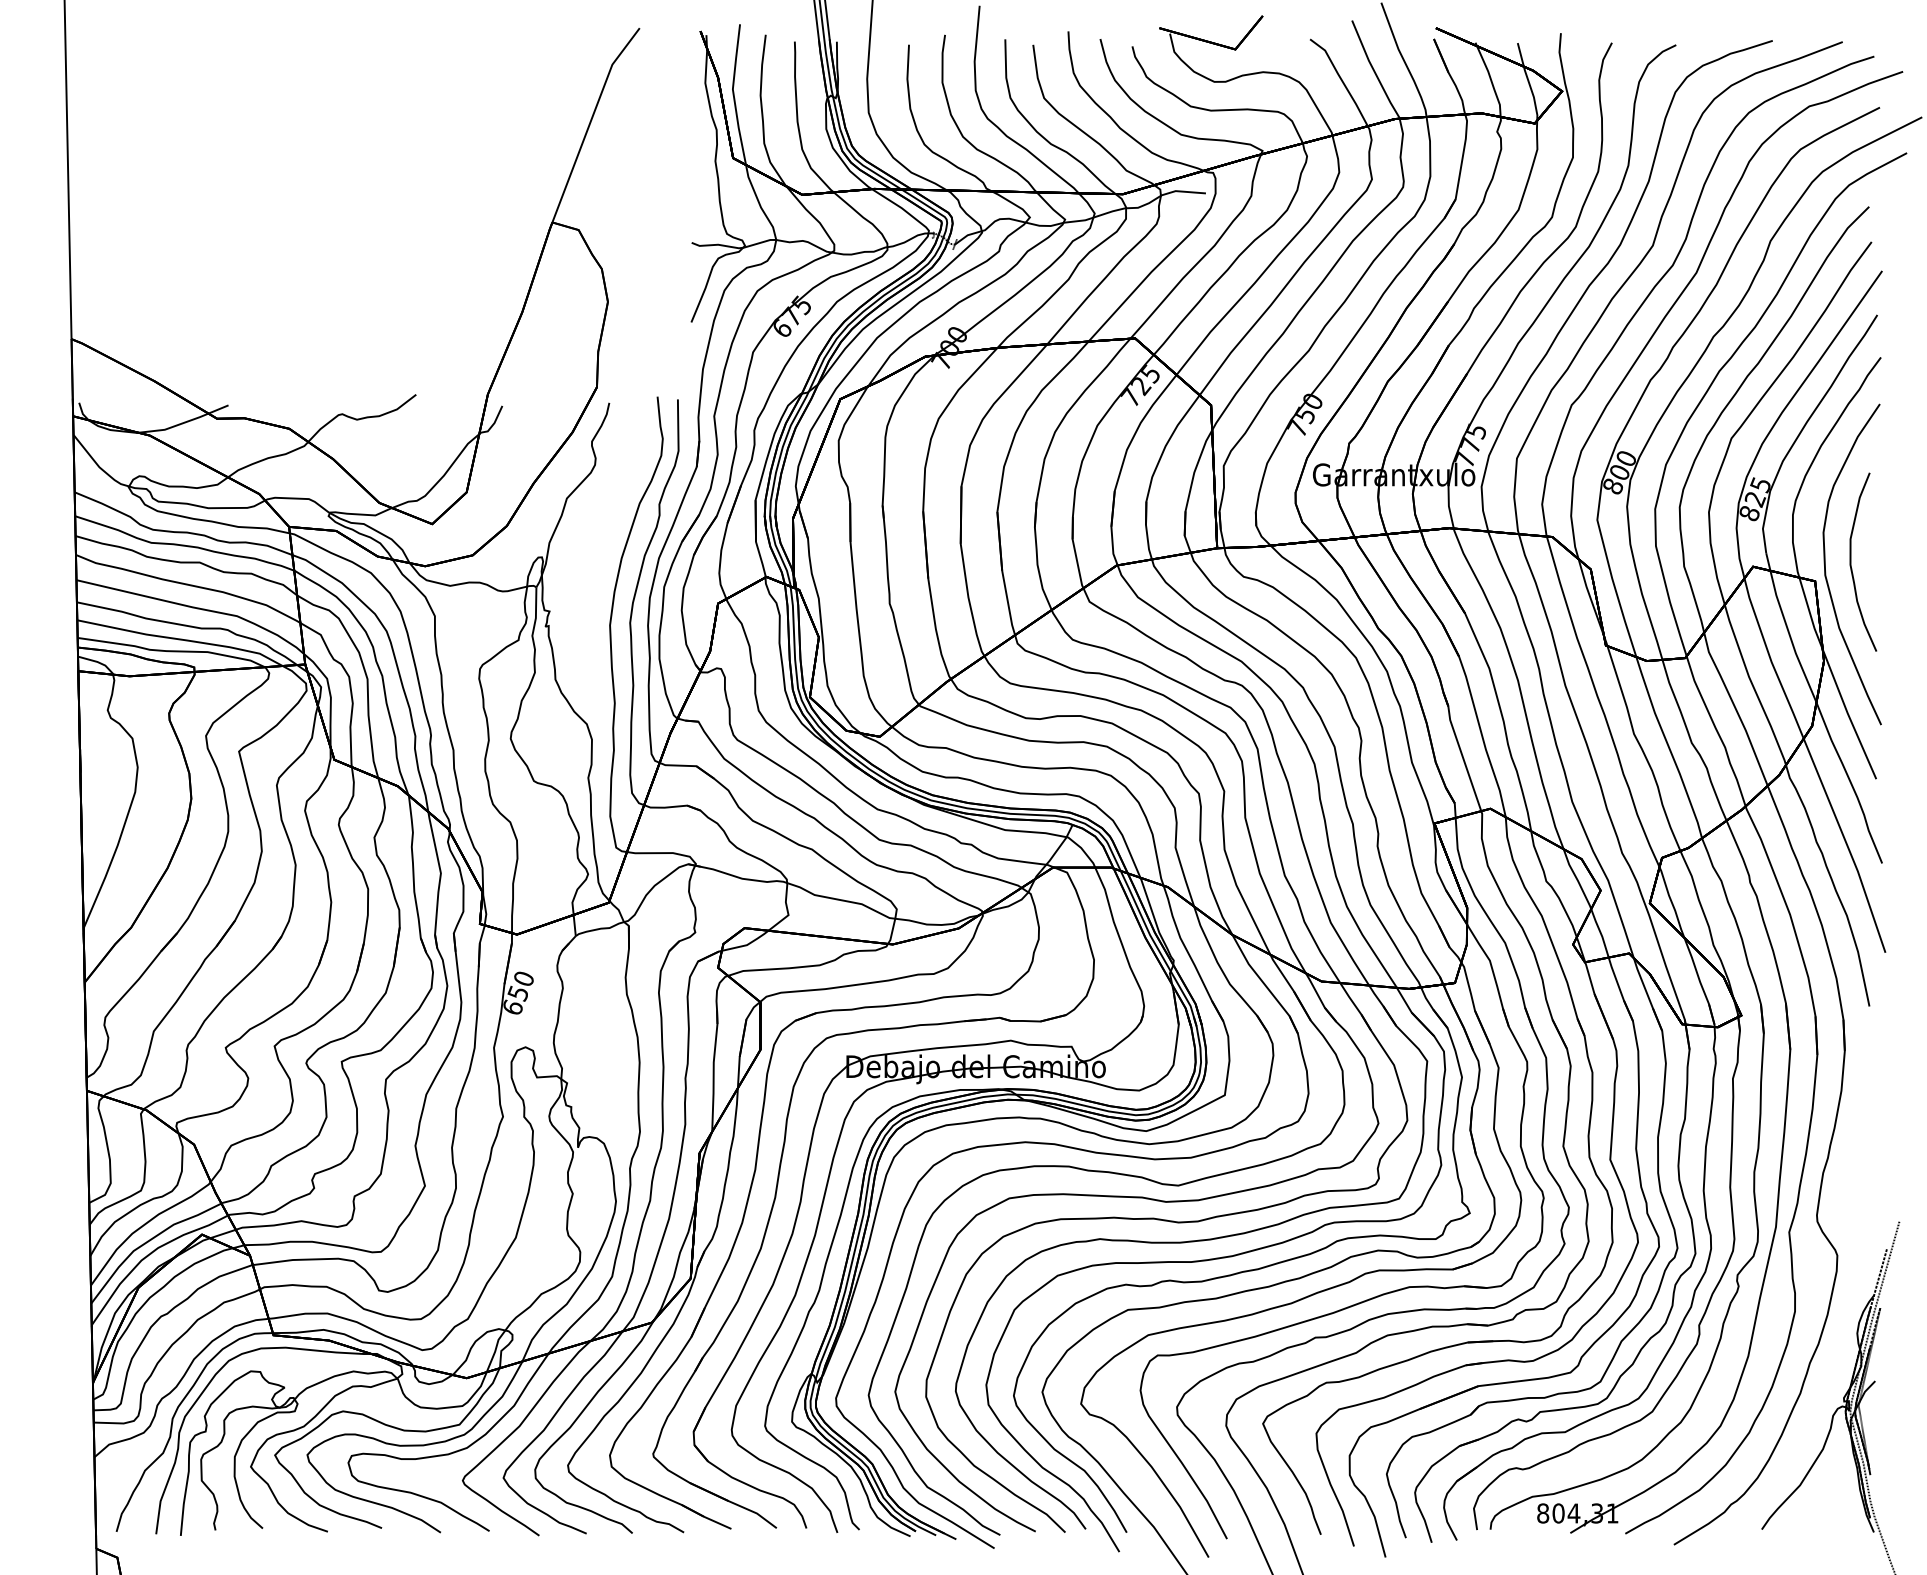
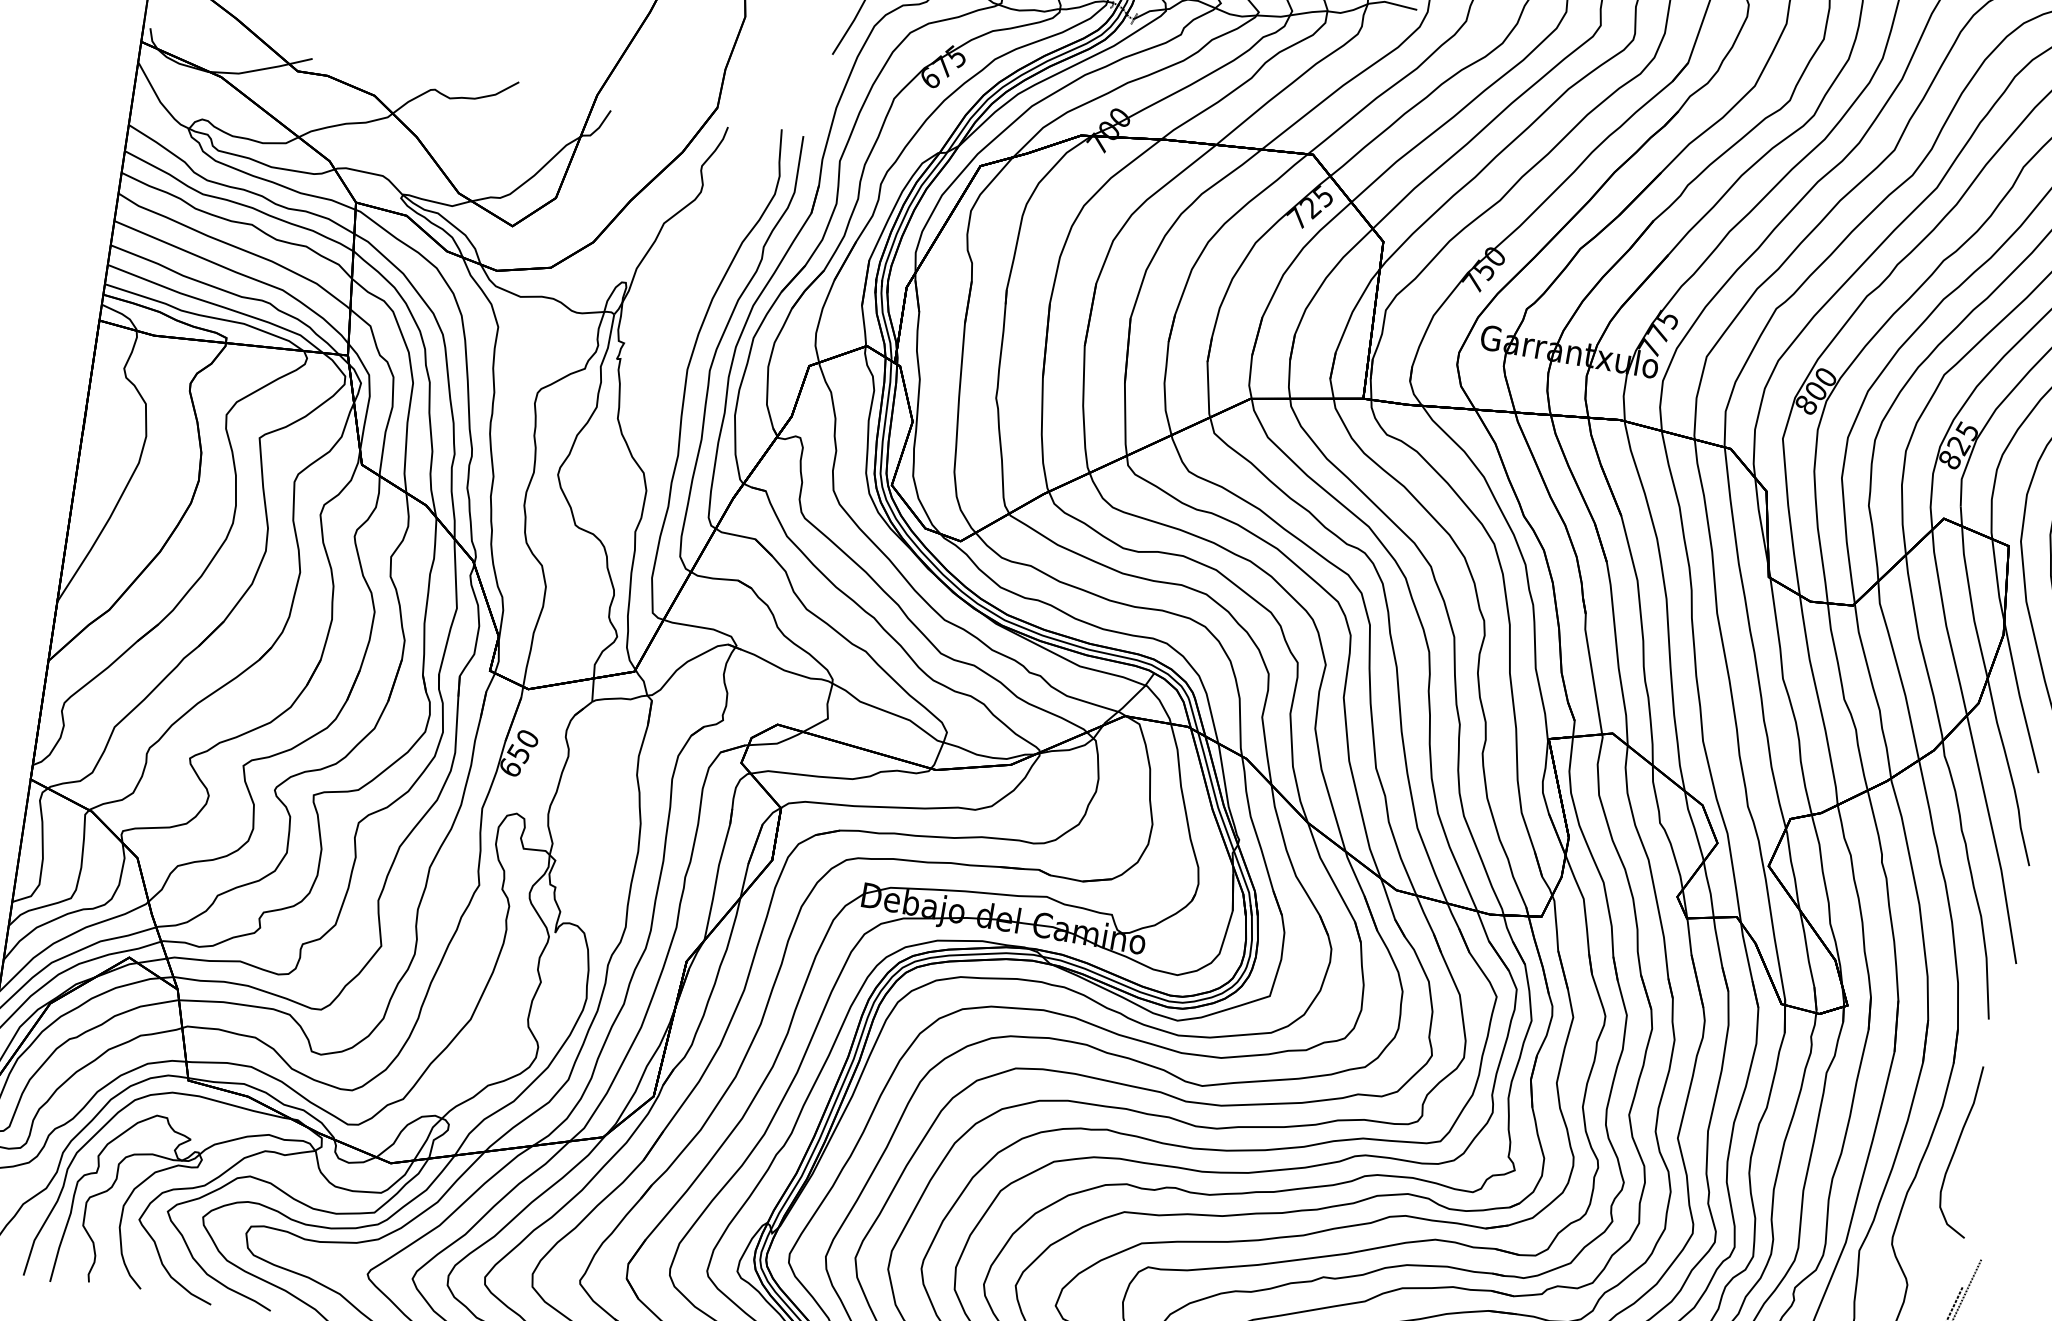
curve: (1860, 1127) -> (1956, 1149), added

